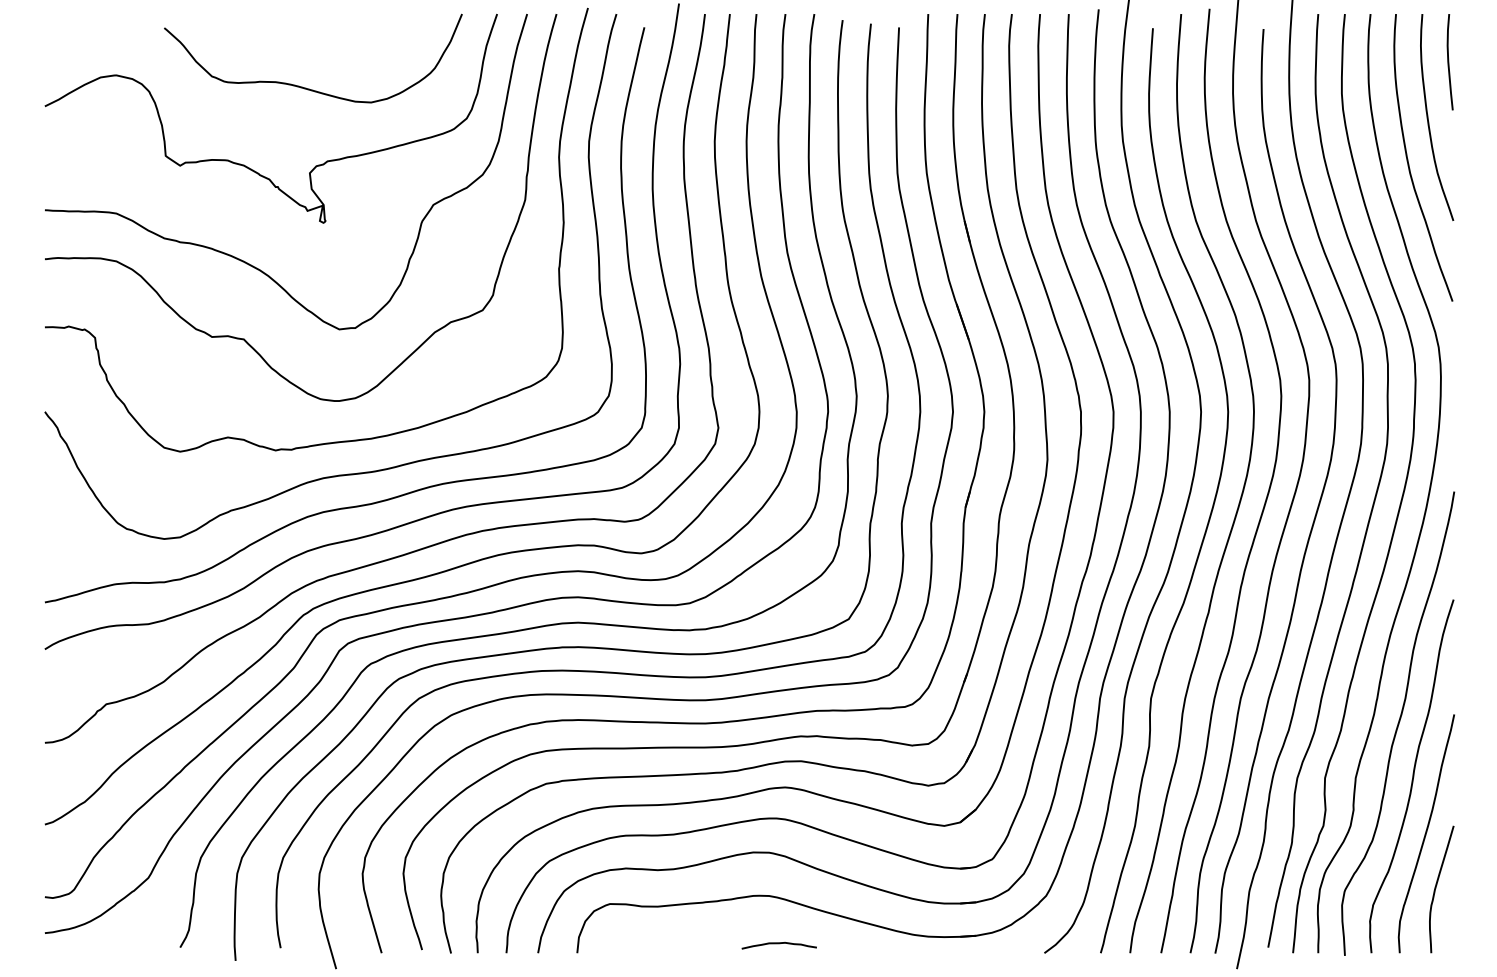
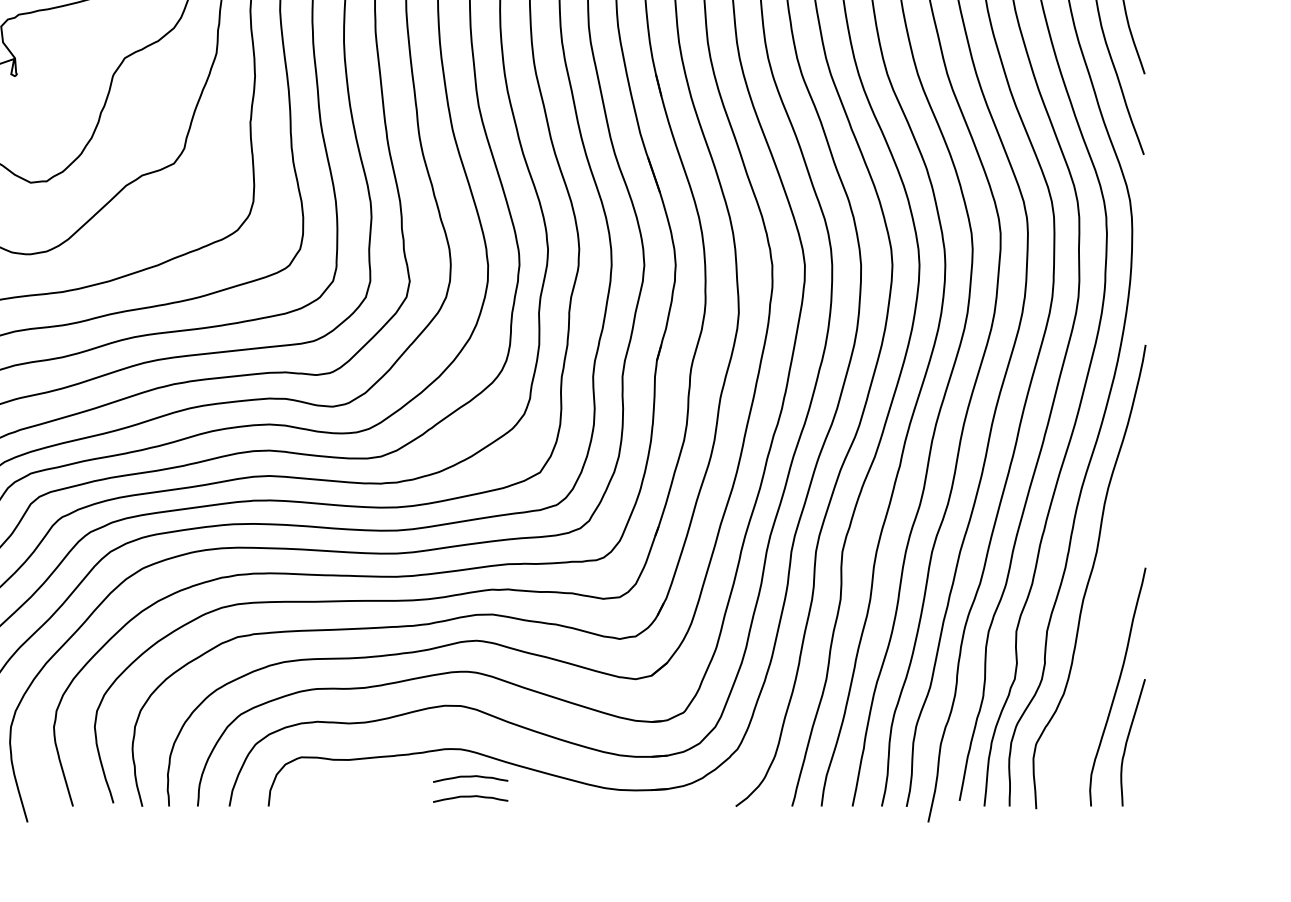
curve: (1412, 776) -> (1103, 629), removed
curve: (778, 924) -> (469, 777), added

